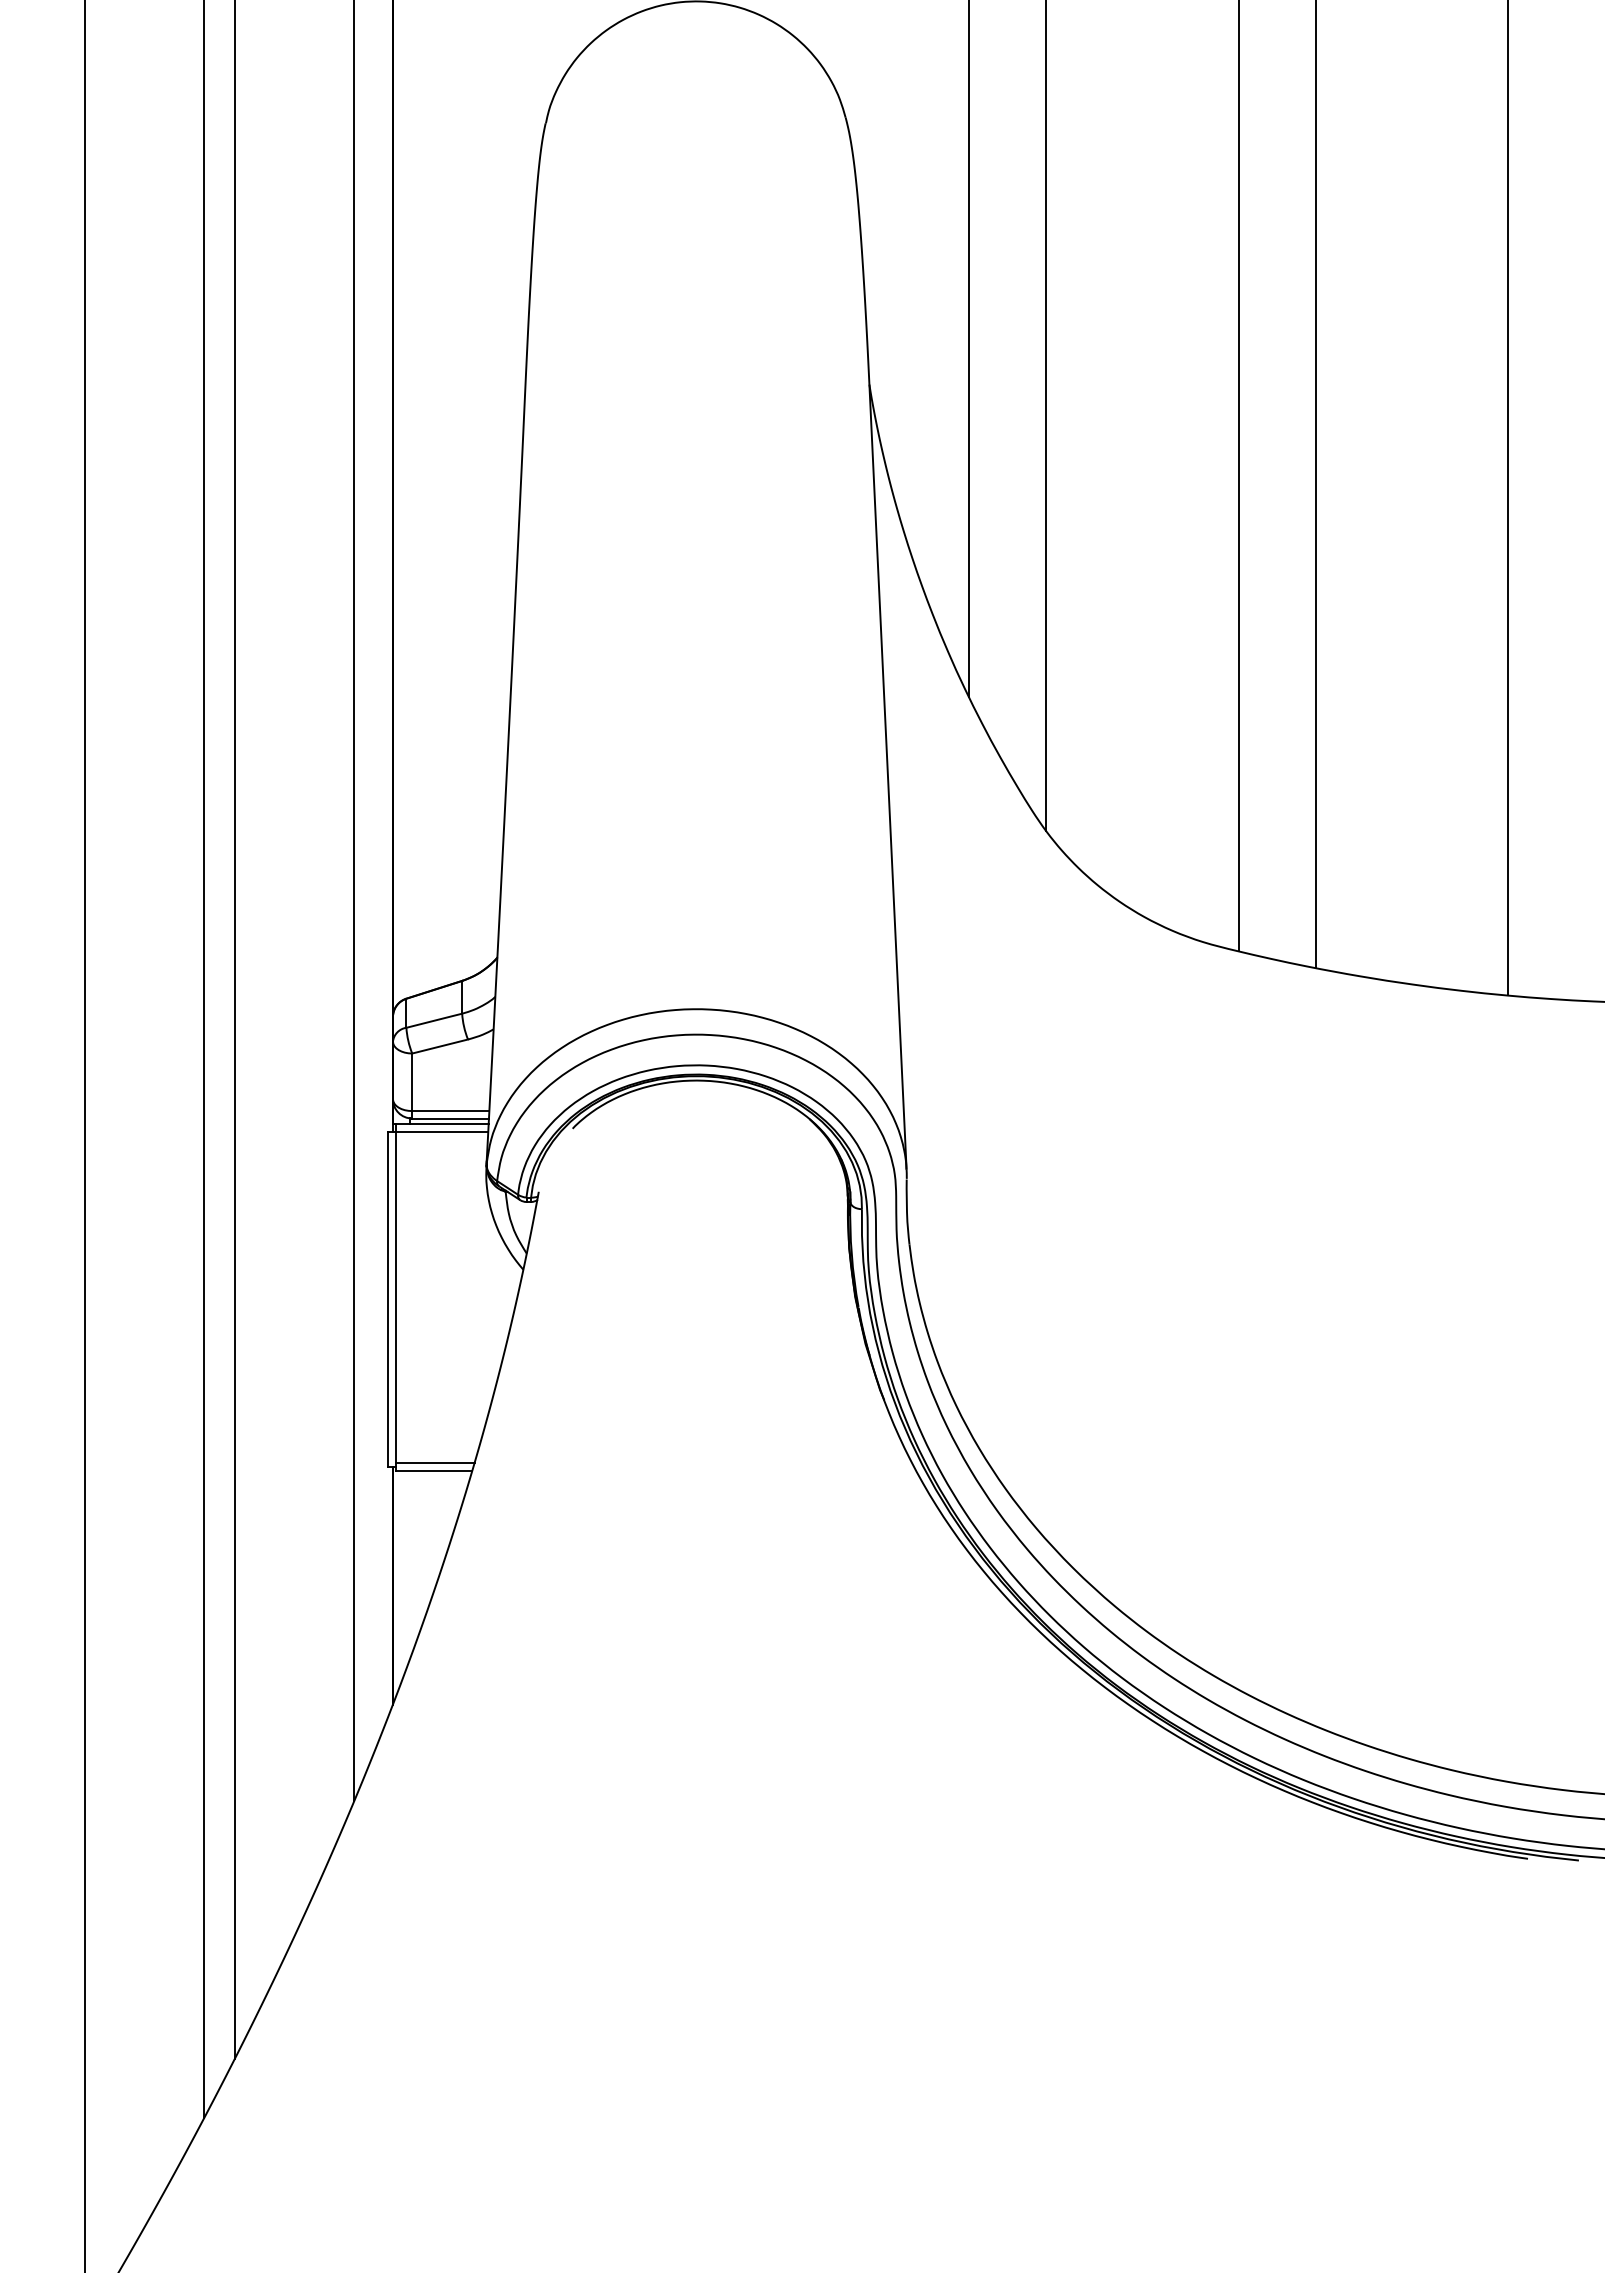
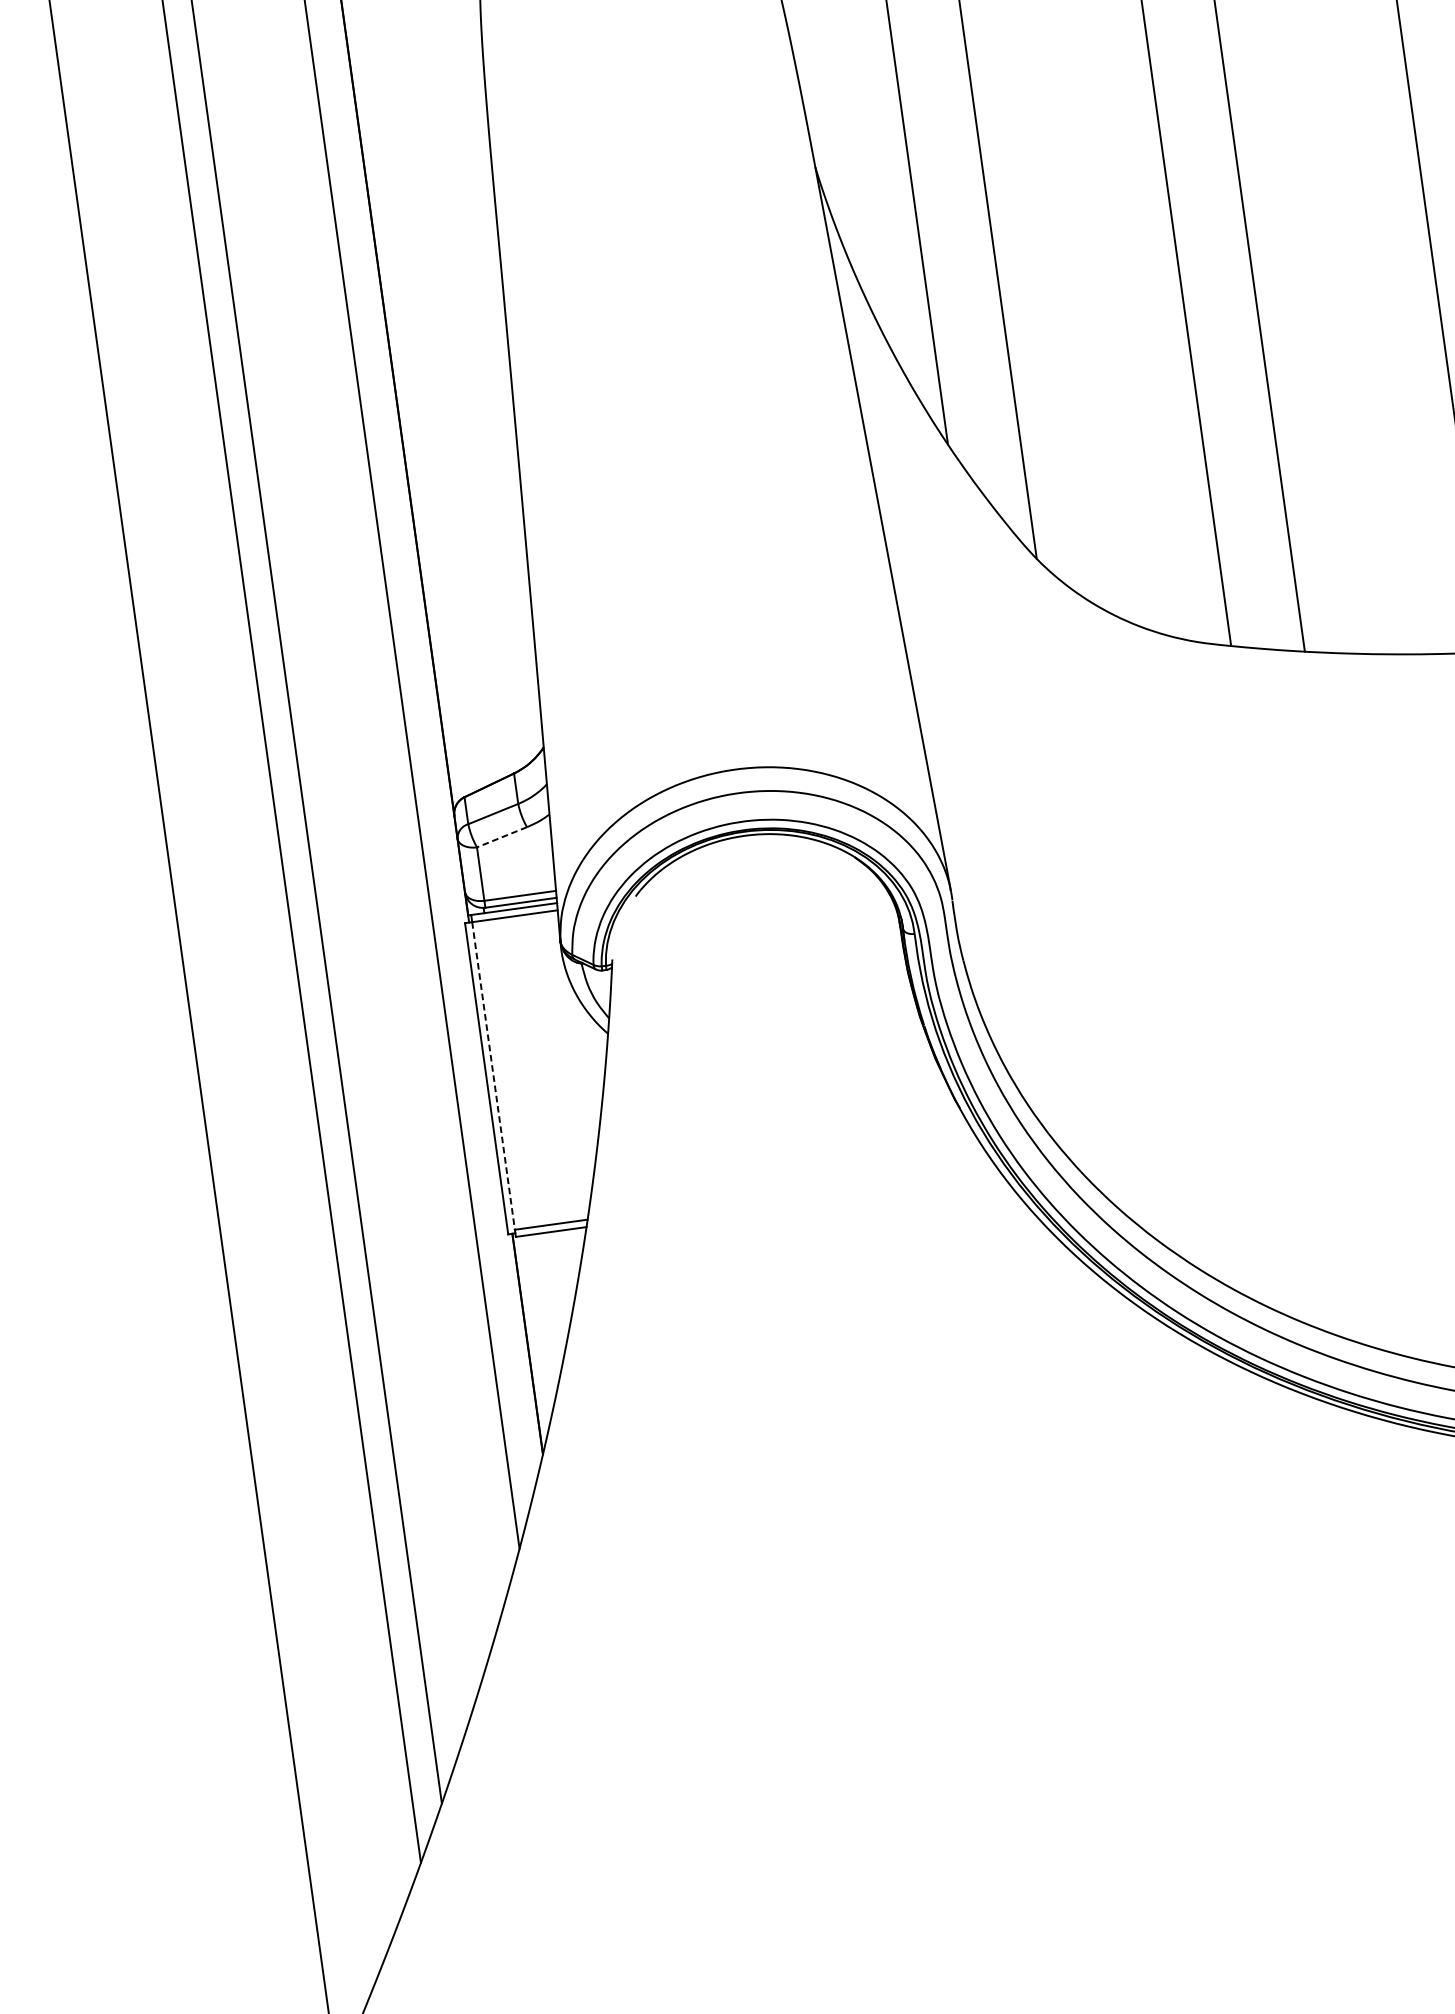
line: (440, 1046) -> (502, 837), solid -> dashed
line: (396, 1297) -> (493, 1075), solid -> dashed

